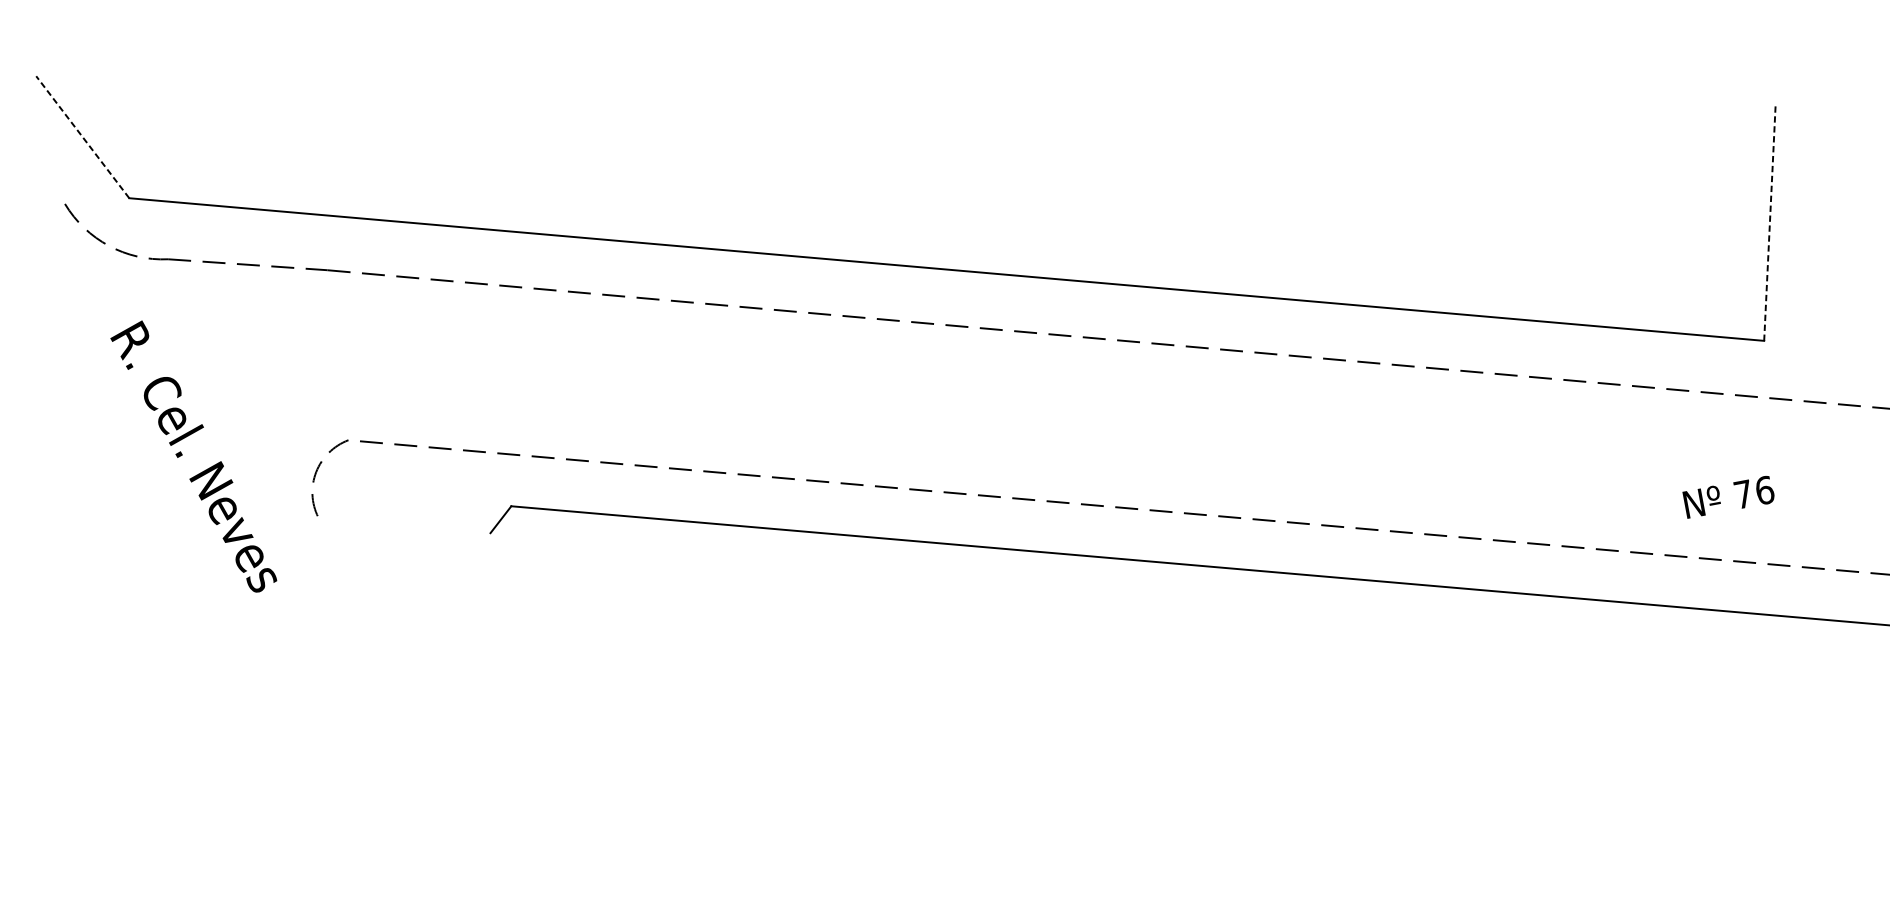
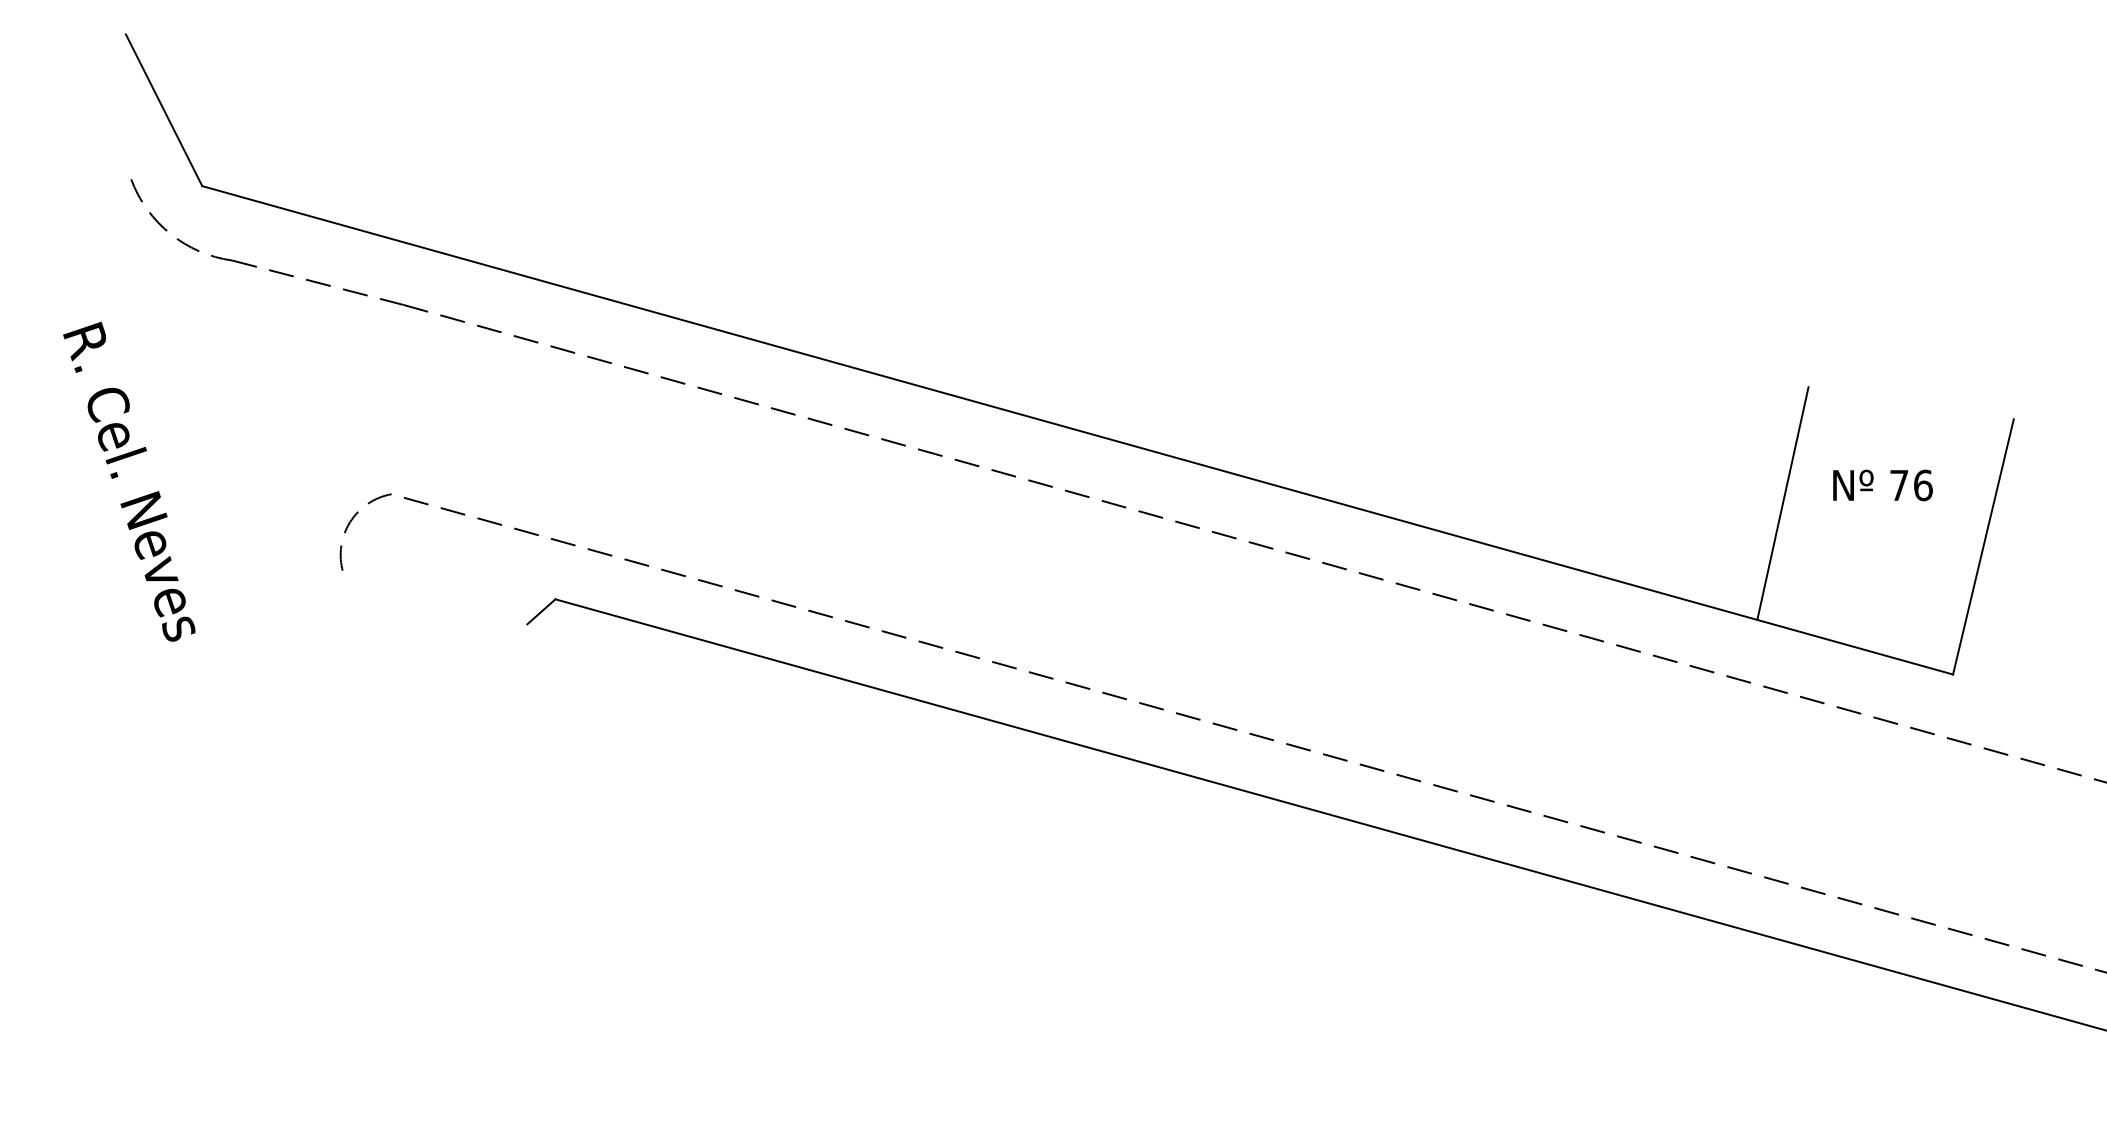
line: (83, 137) -> (164, 110), dashed -> solid
line: (1584, 217) -> (1782, 503), added
line: (1769, 222) -> (1983, 546), dashed -> solid
text: (193, 457) -> (129, 481), moved
text: (1728, 497) -> (1882, 485), moved

